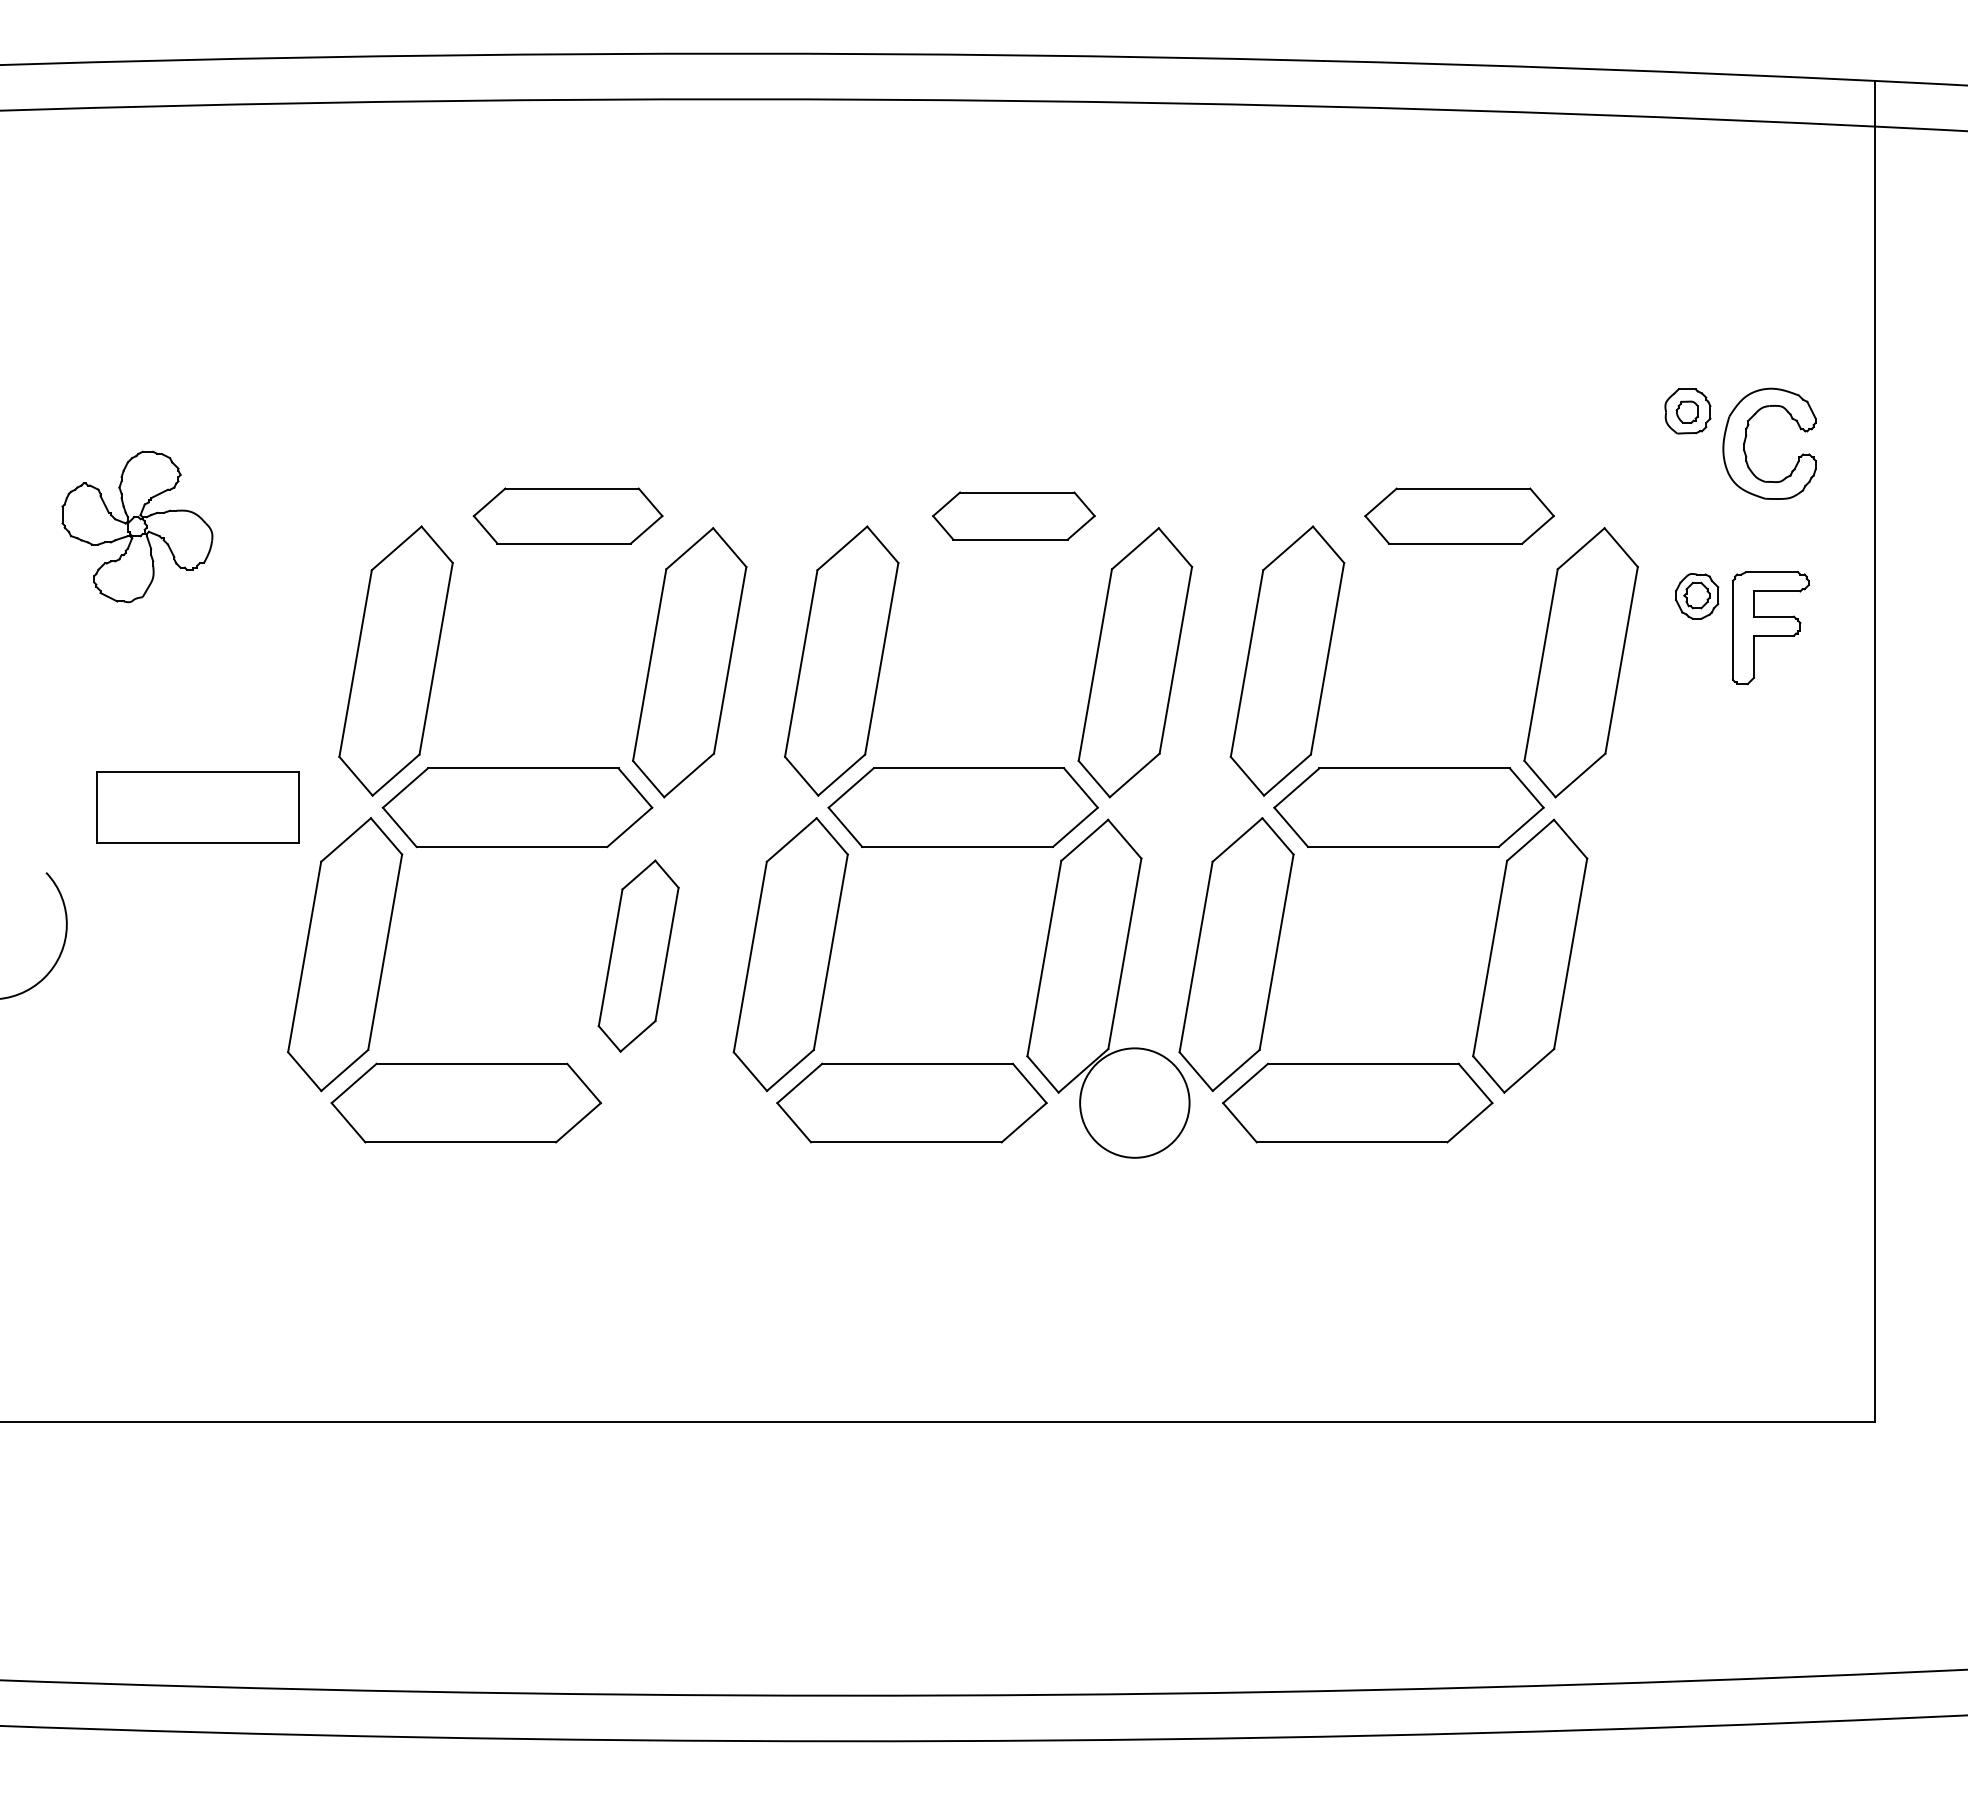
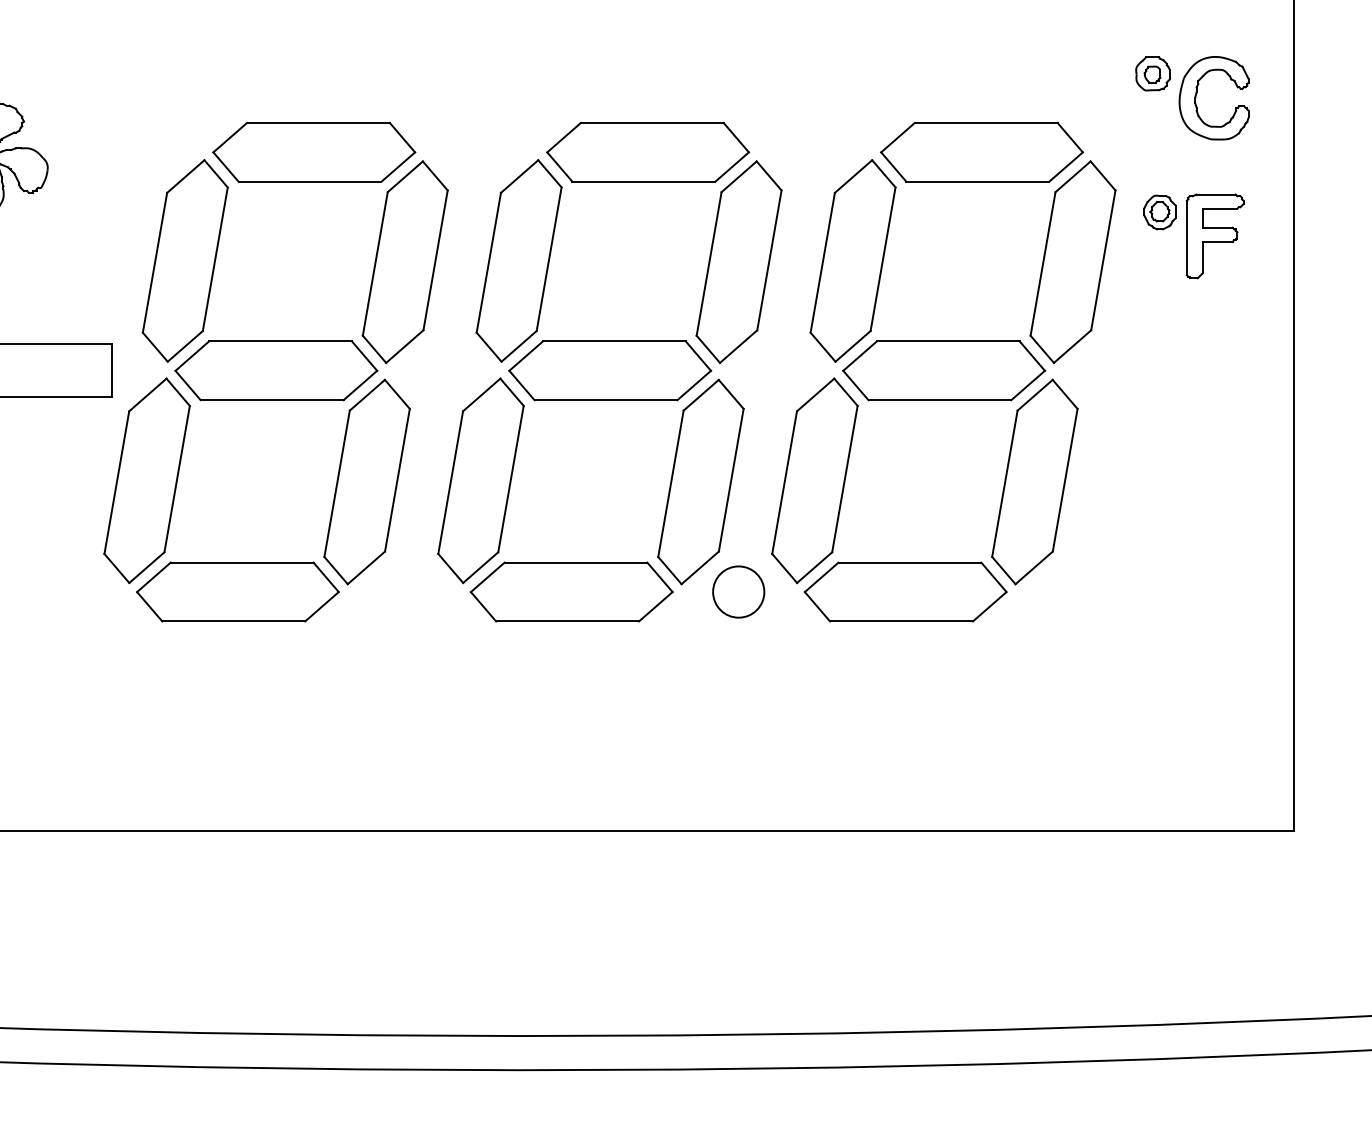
part: (567, 515) -> (313, 151), size x1.43
part: (1013, 515) -> (647, 151), size x1.67
part: (1459, 515) -> (981, 151), size x1.43
part: (638, 955) -> (366, 481), size x1.43
circle: (1134, 1102) -> (738, 591), size x0.62

